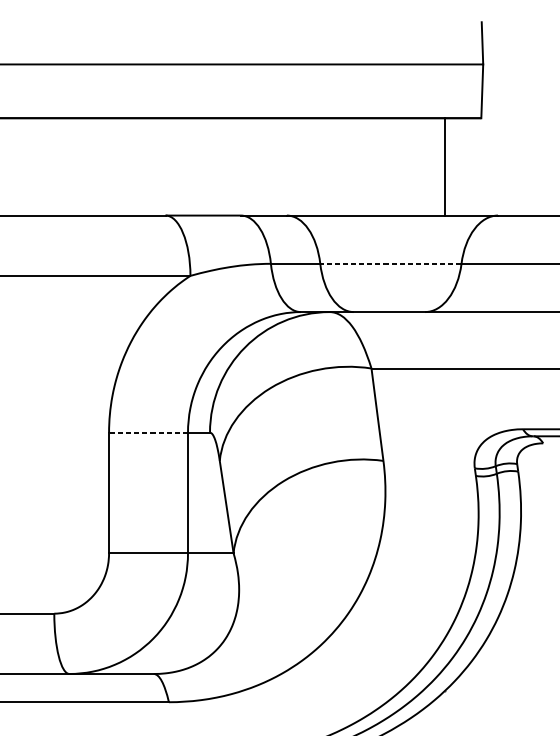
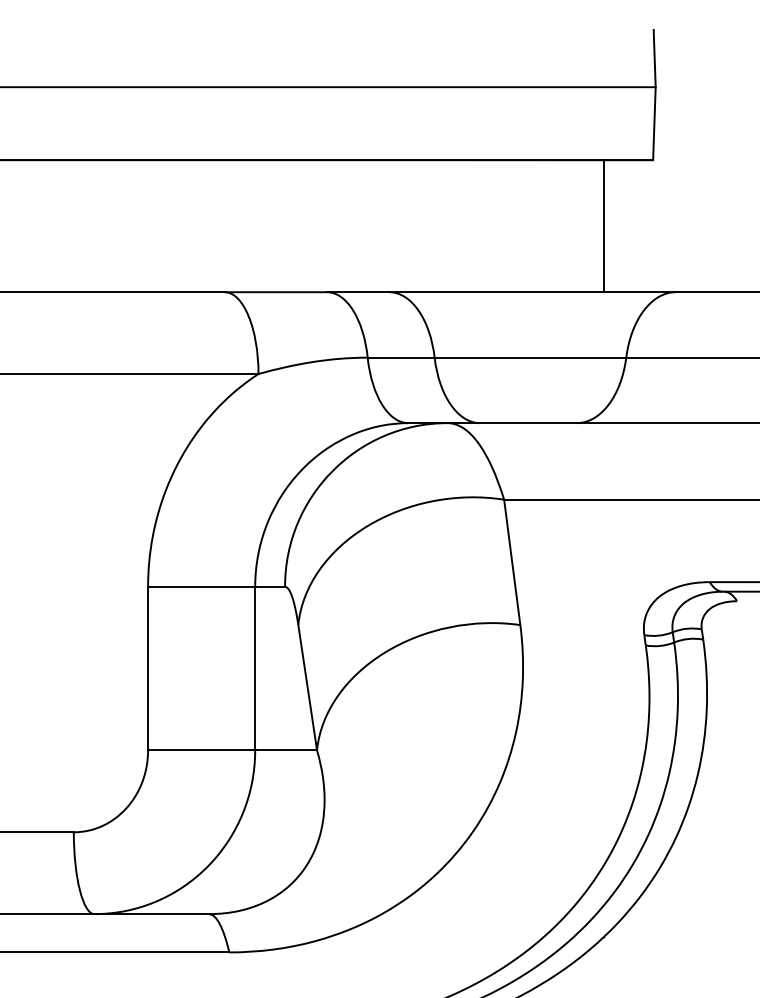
line: (390, 263) -> (530, 357), dashed -> solid
line: (148, 432) -> (201, 586), dashed -> solid

